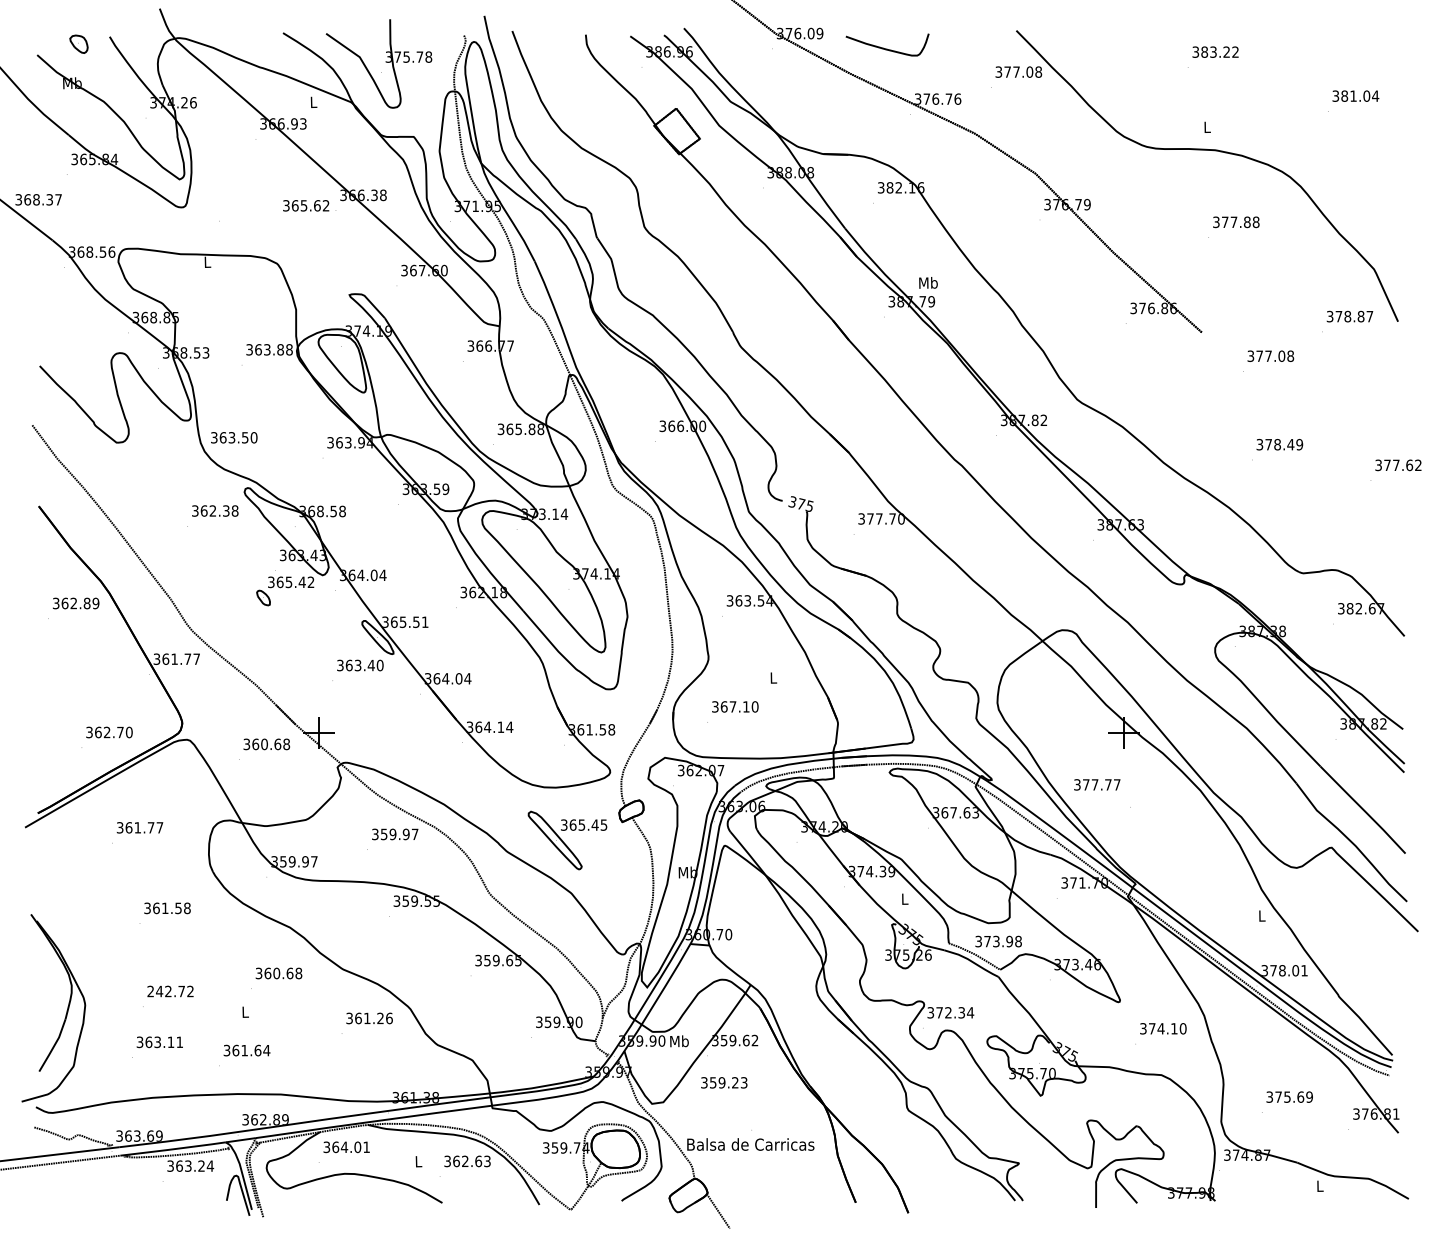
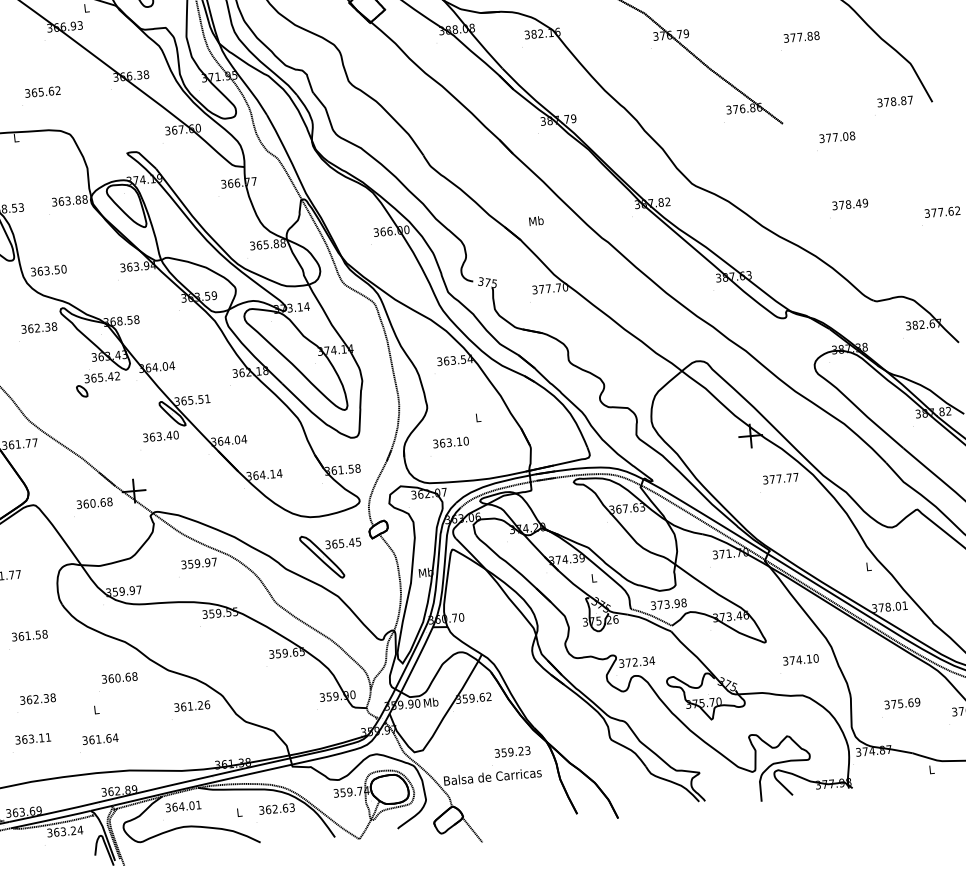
text: (306, 205) -> (43, 91), moved
text: (928, 282) -> (536, 220), moved
text: (732, 706) -> (448, 442), 367.10 -> 363.10
text: (1097, 784) -> (781, 478), moved
text: (170, 991) -> (37, 699), 242.72 -> 362.38
text: (724, 1082) -> (512, 751), moved

